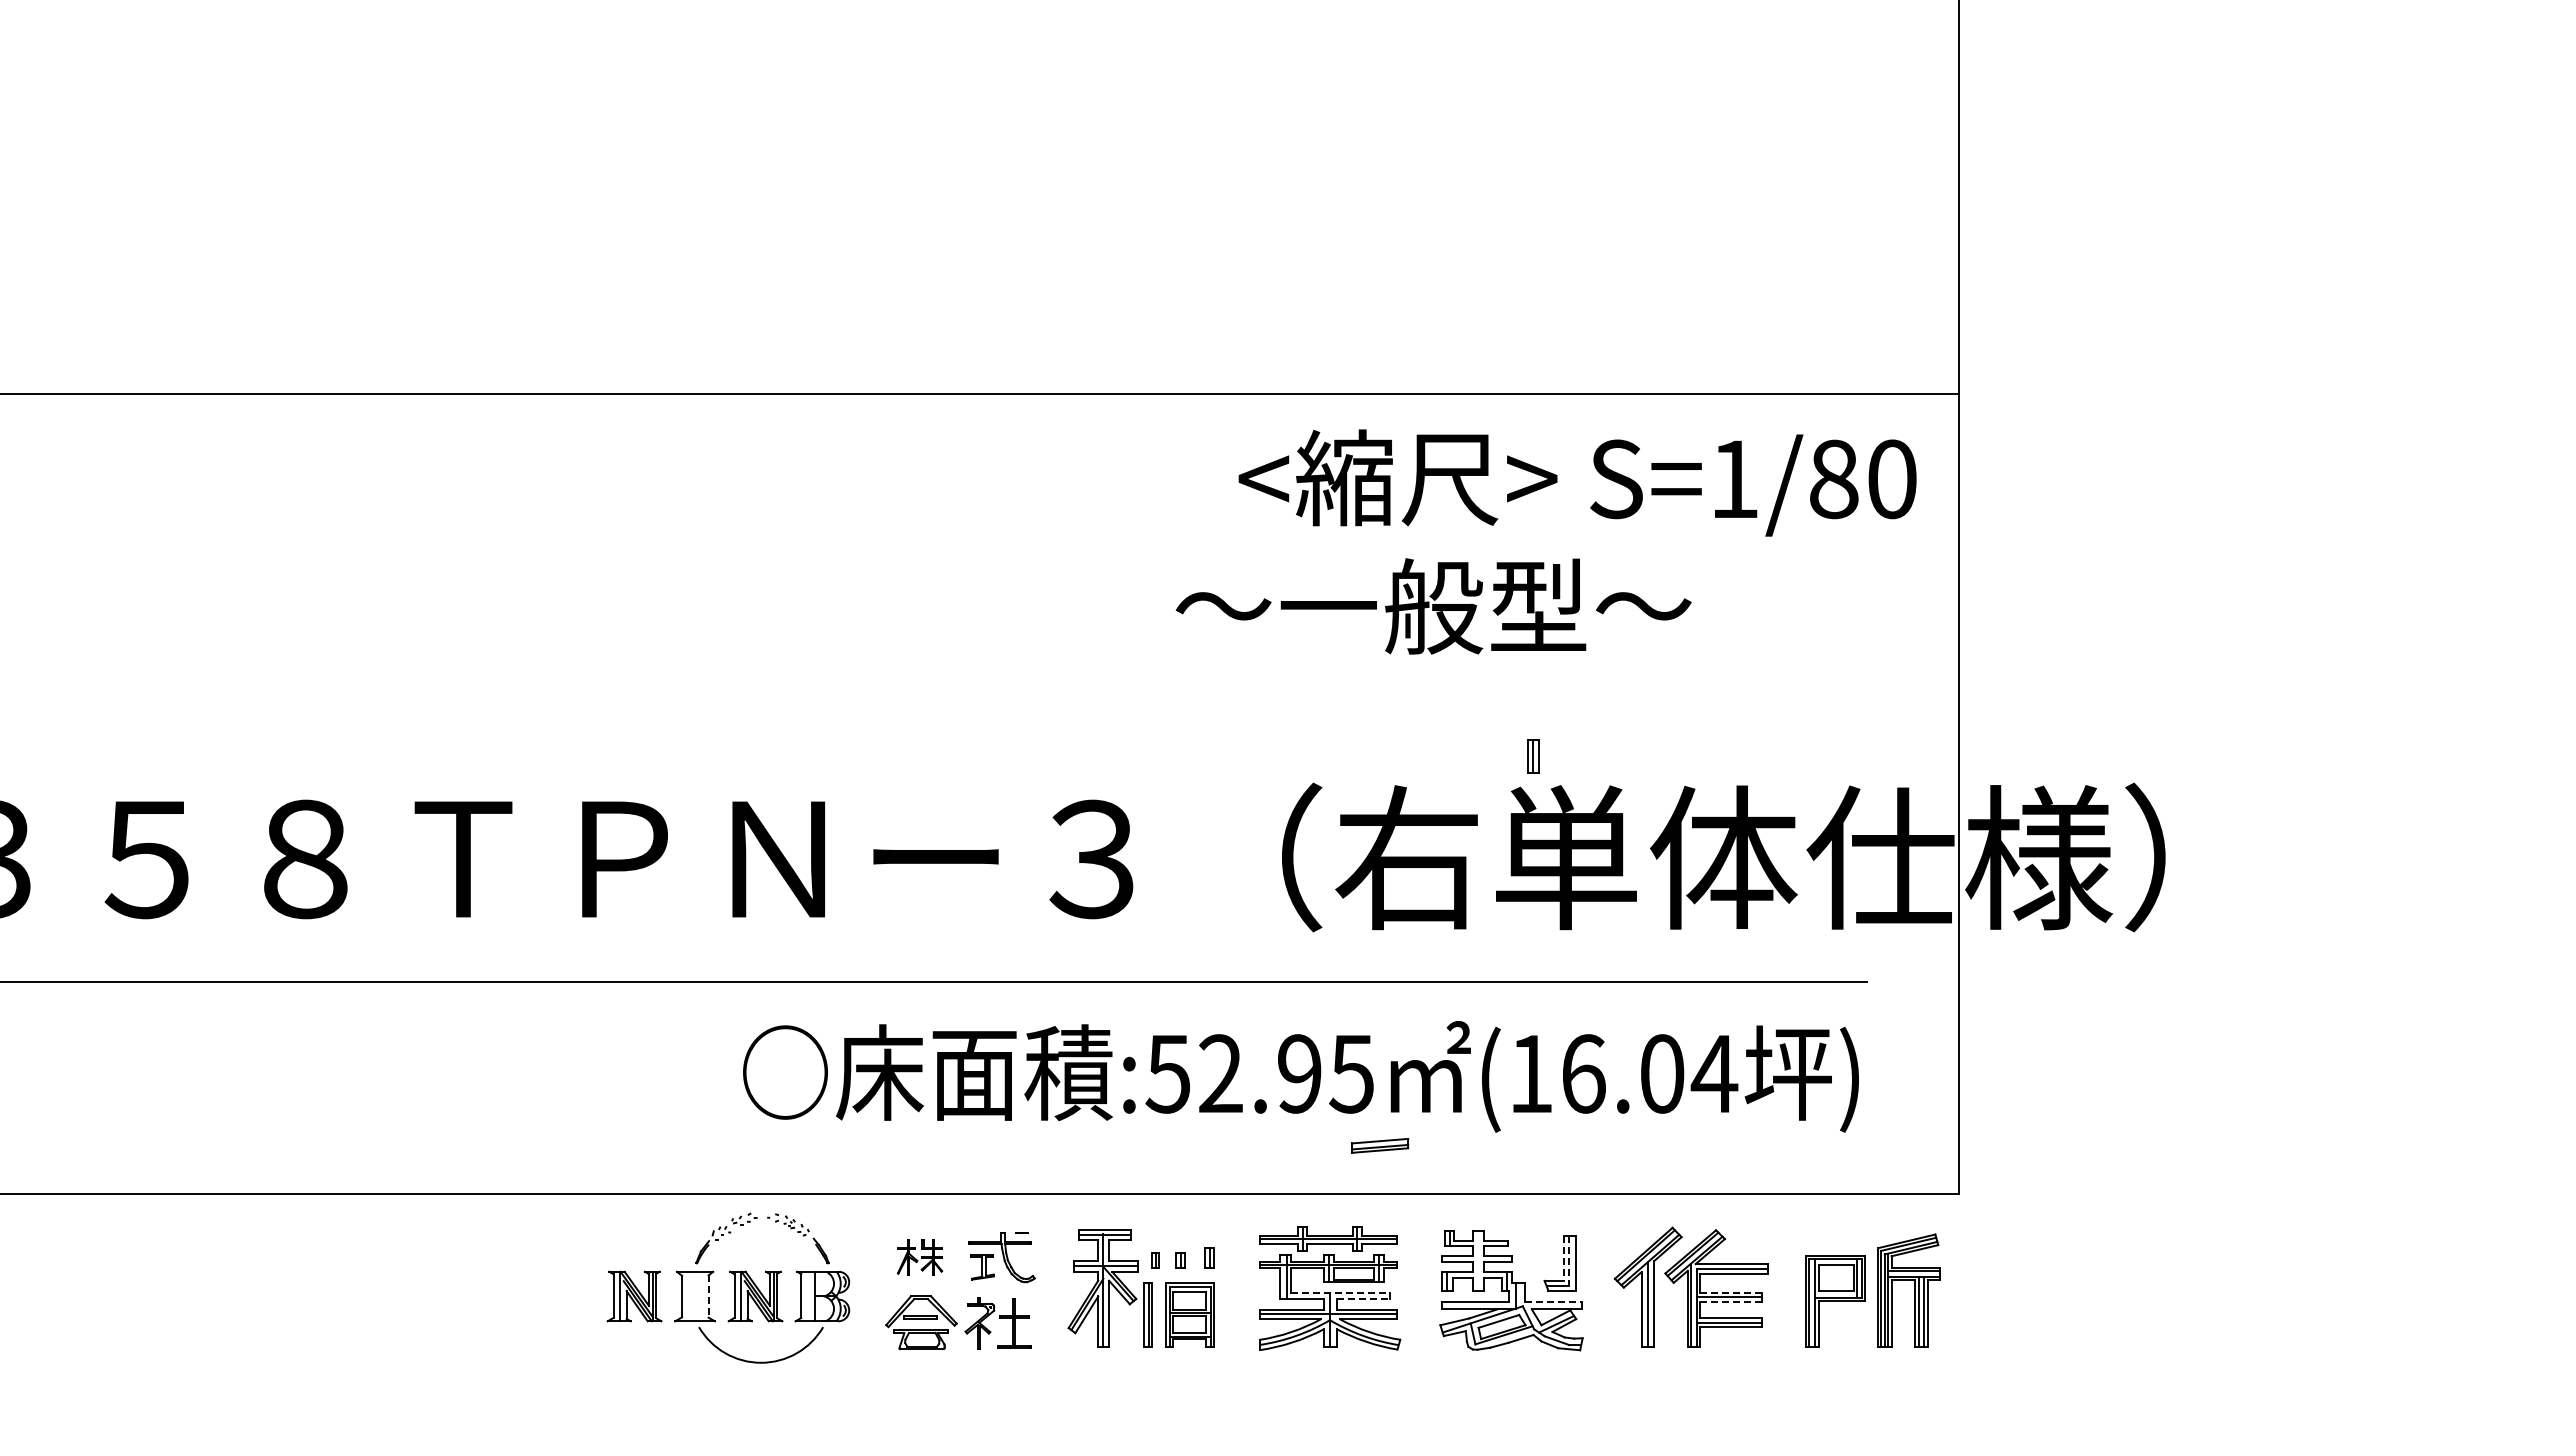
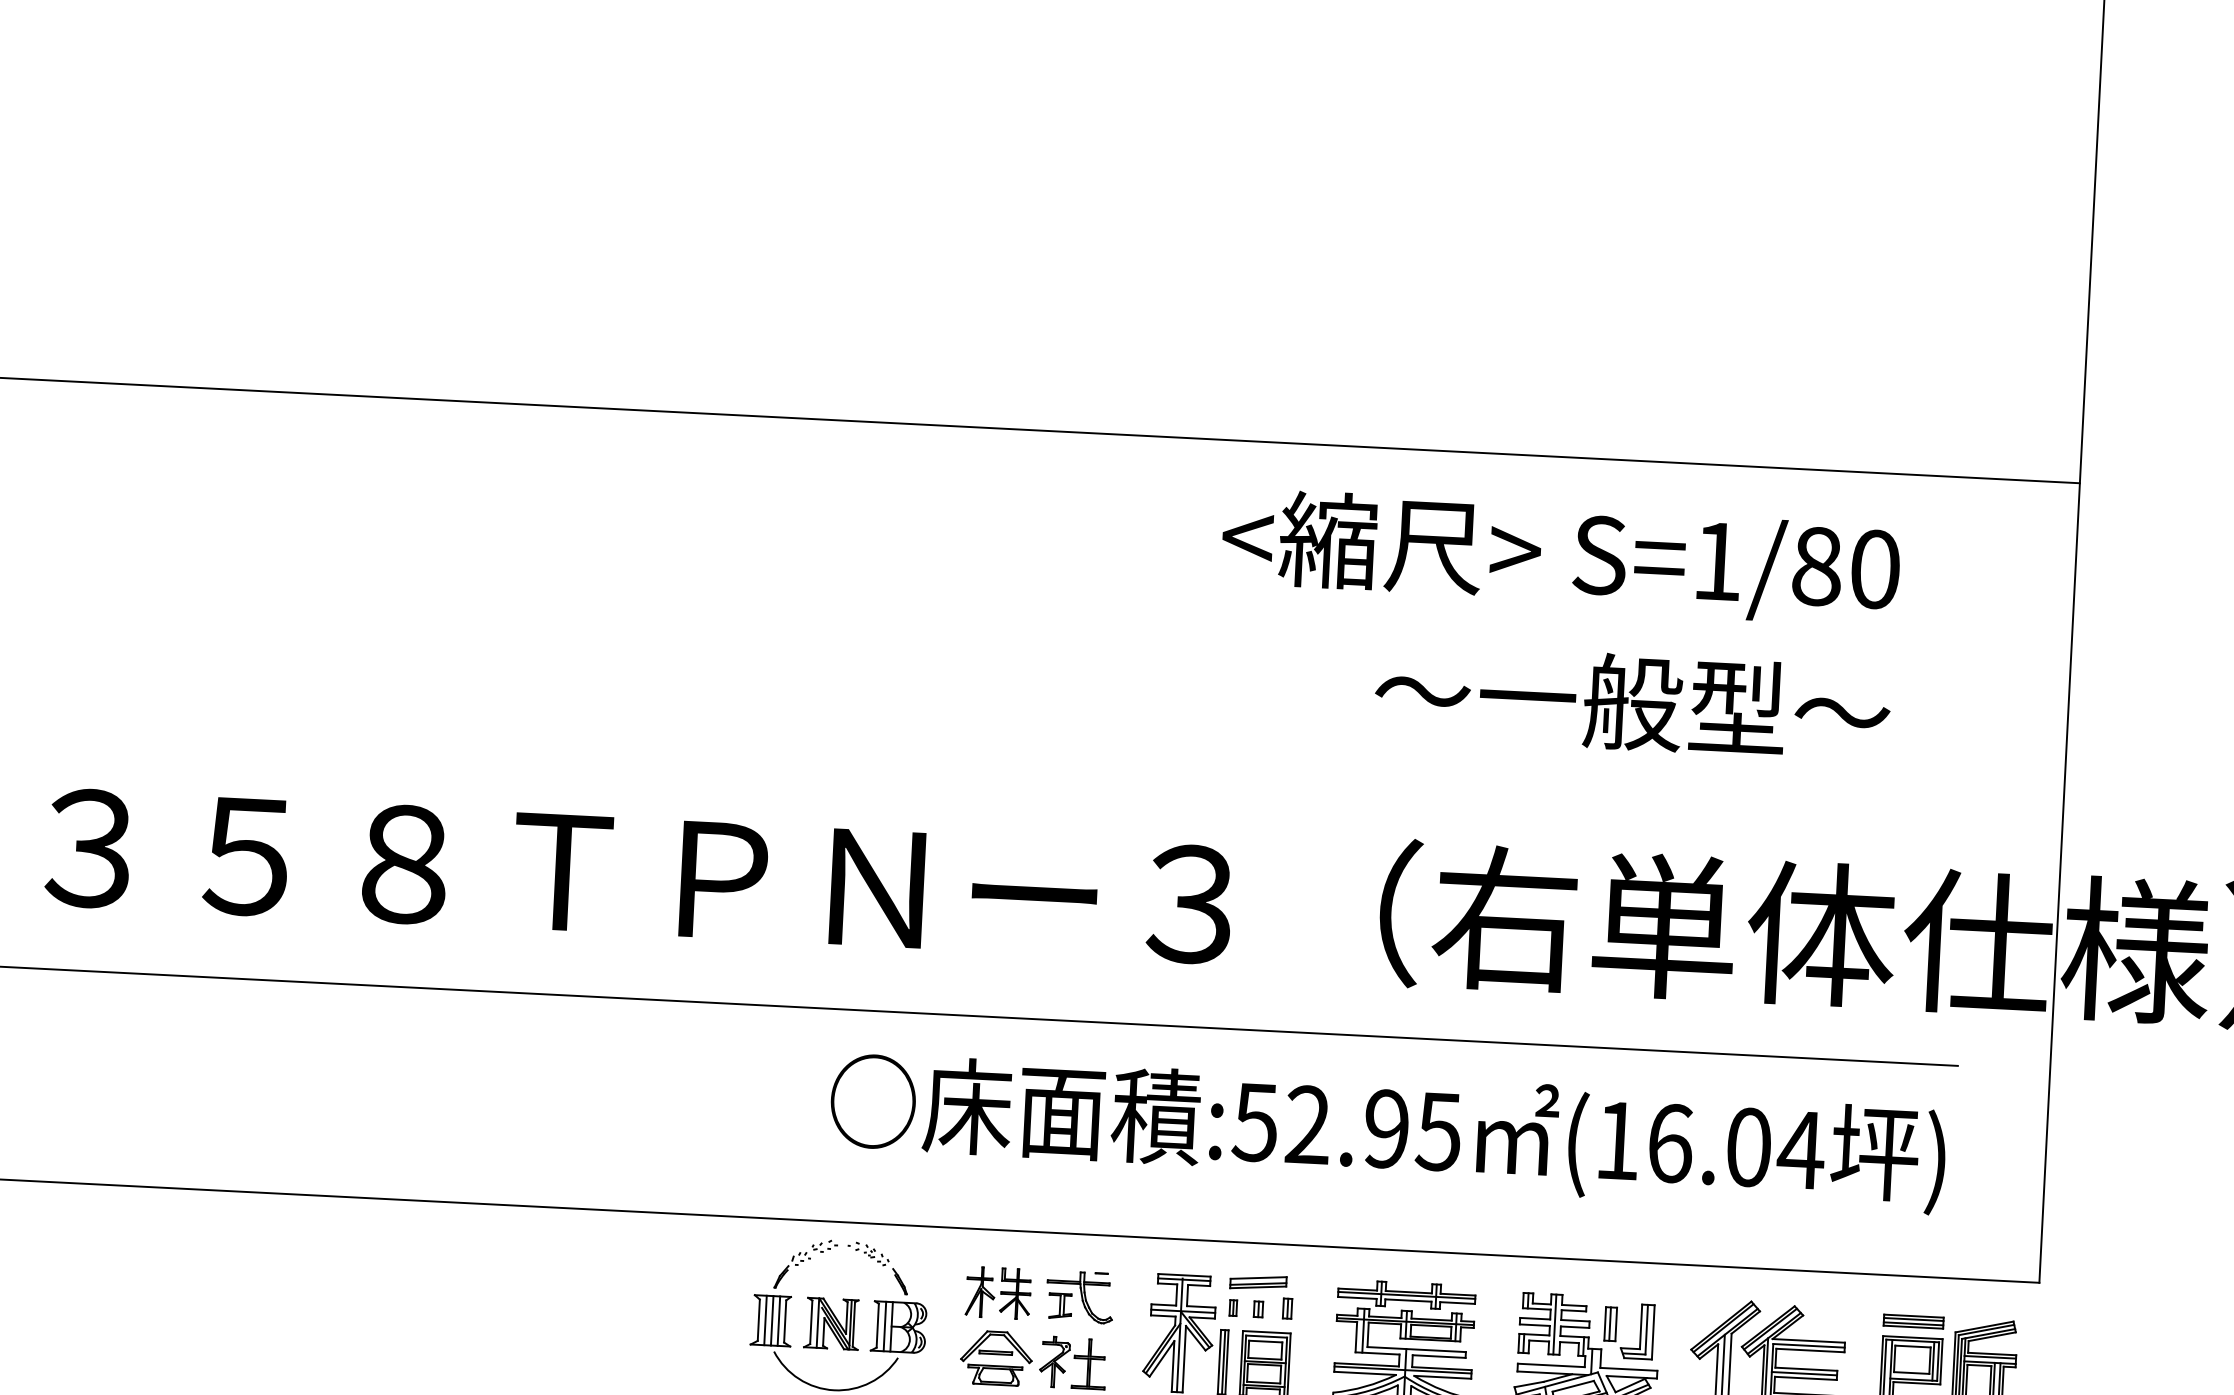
text: (1577, 482) -> (1560, 556), moved
text: (1433, 606) -> (1632, 702), moved
part: (1533, 756) -> (1611, 1324), moved
part: (1380, 1145) -> (1258, 1282), moved
part: (1835, 1239) -> (1913, 1321), added
part: (919, 1257) -> (997, 1293), size x1.43
line: (1563, 1259) -> (1640, 1327), dashed -> solid
line: (1477, 1260) -> (1554, 1324), added
line: (1569, 1261) -> (1646, 1330), dashed -> solid
line: (1341, 1292) -> (1417, 1349), dashed -> solid
line: (1730, 1292) -> (1806, 1369), dashed -> solid
part: (634, 1296) -> (711, 1317), removed
line: (688, 1296) -> (765, 1320), added
line: (695, 1296) -> (772, 1320), added
line: (702, 1296) -> (779, 1321), added
line: (808, 1296) -> (884, 1326), added
line: (708, 1297) -> (785, 1322), dashed -> solid
line: (1364, 1298) -> (1440, 1356), dashed -> solid
line: (1553, 1301) -> (1628, 1369), dashed -> solid
line: (1730, 1301) -> (1805, 1378), dashed -> solid

